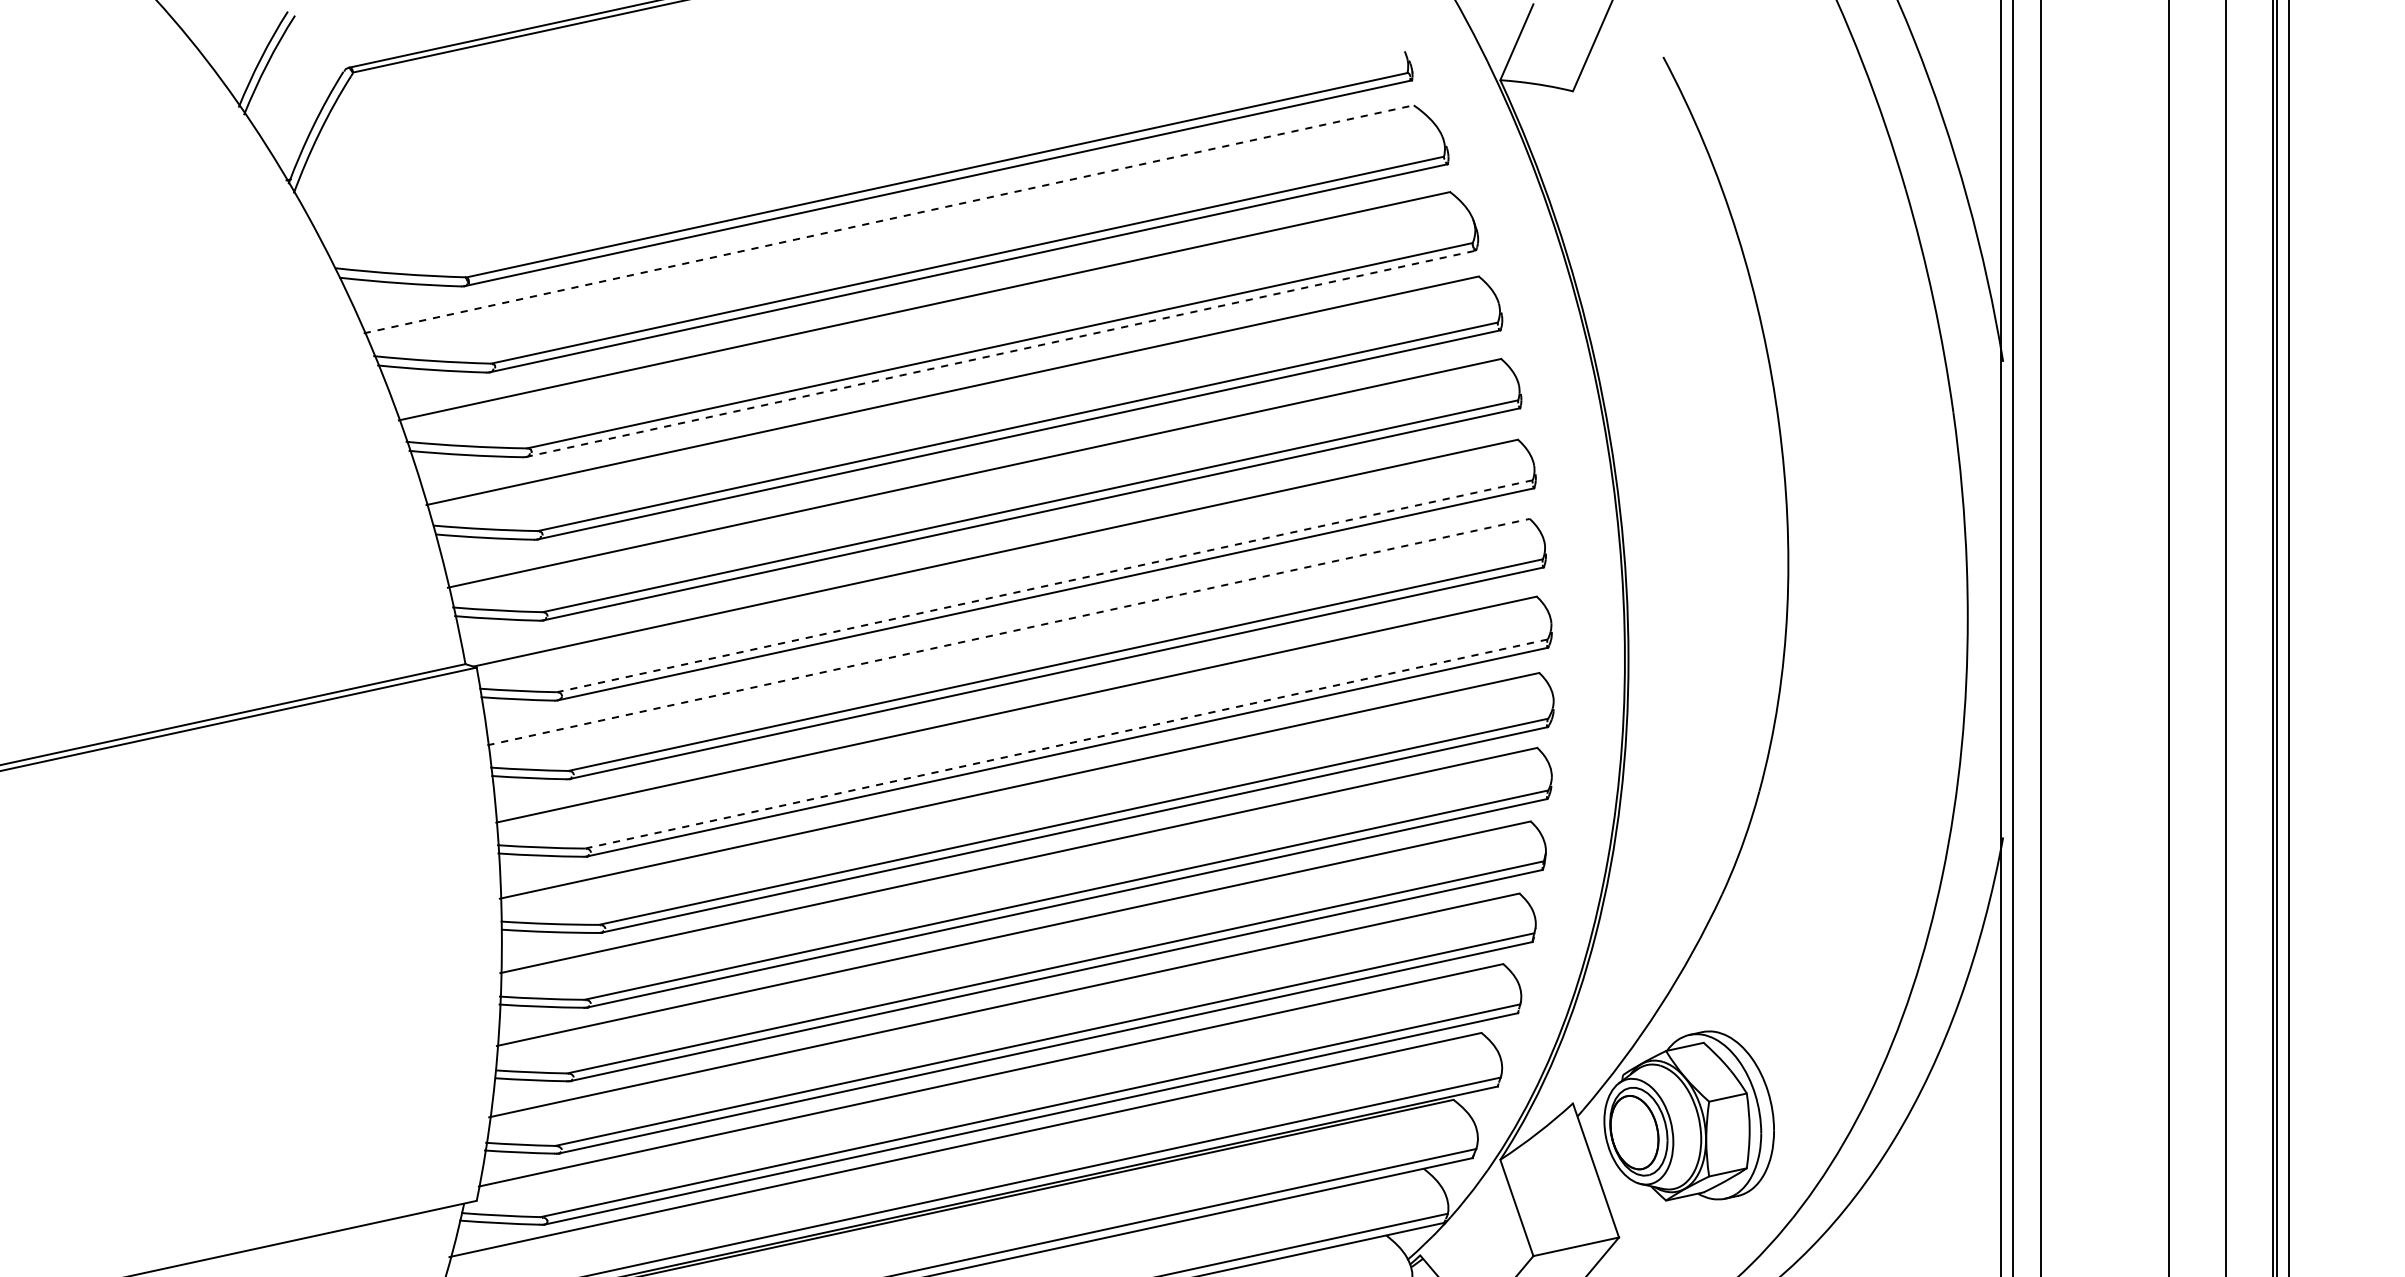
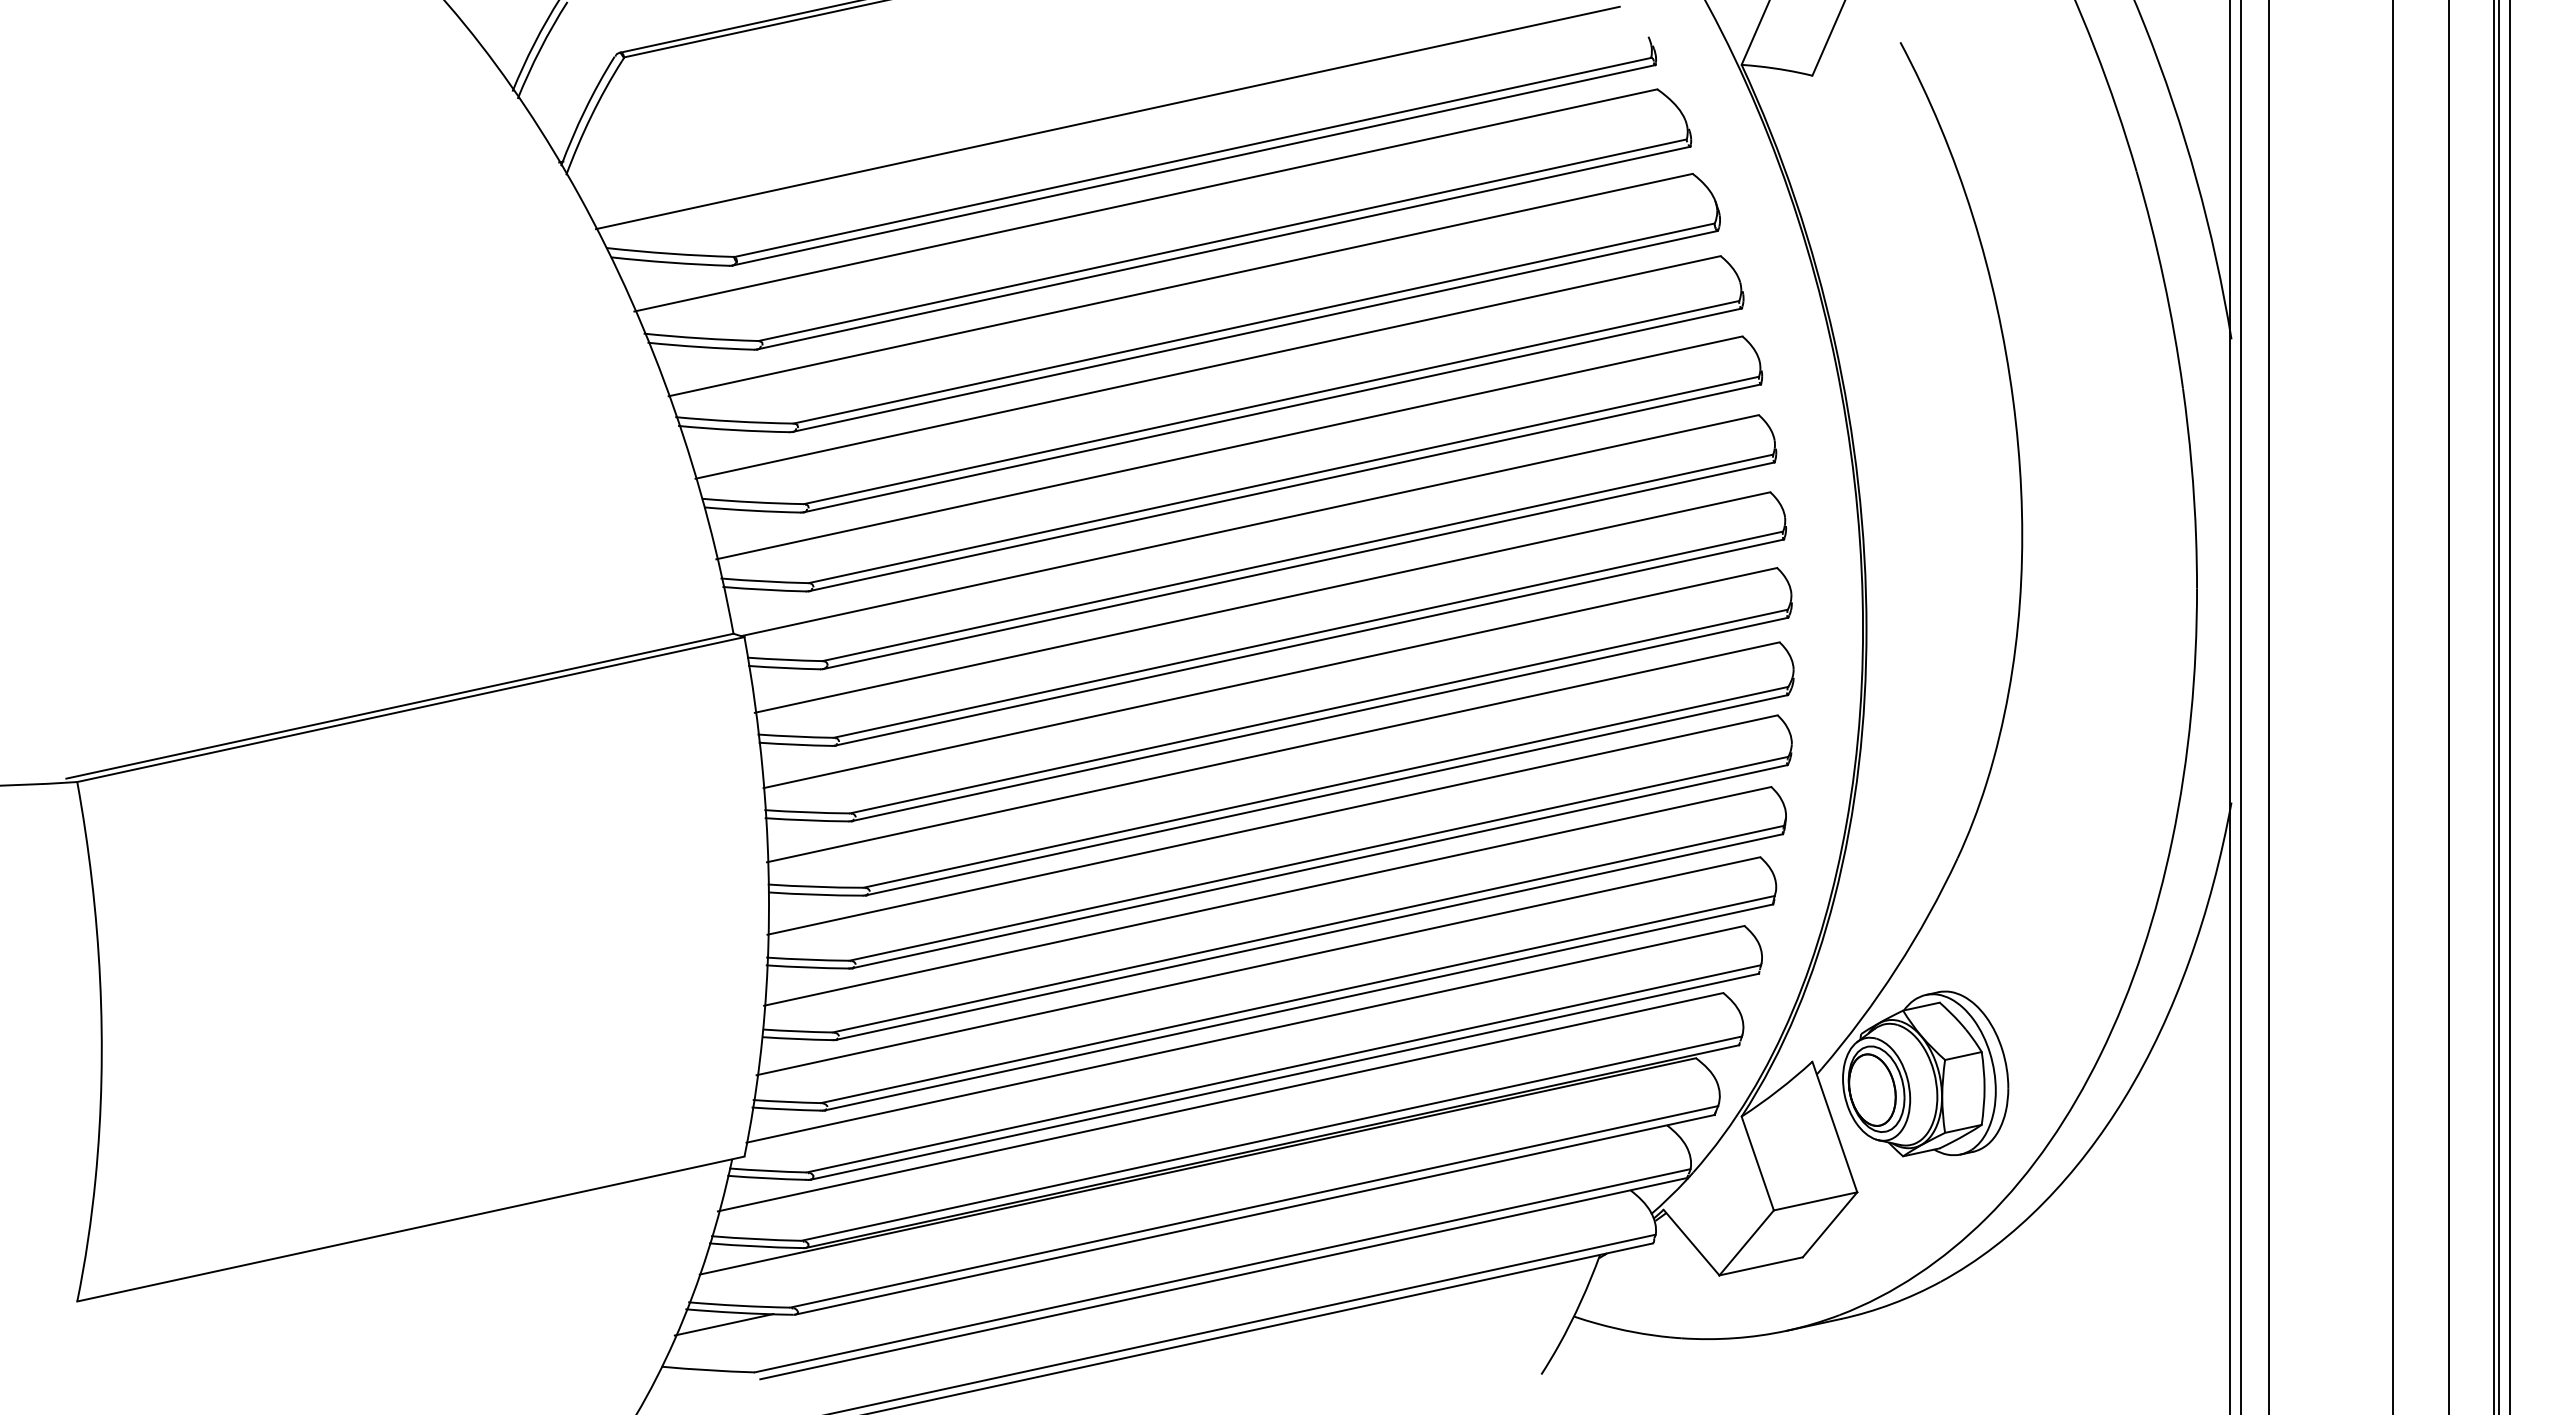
line: (849, 134) -> (1107, 117), added
line: (889, 219) -> (1146, 200), dashed -> solid
line: (1001, 353) -> (1255, 331), dashed -> solid
line: (1044, 585) -> (1297, 557), dashed -> solid
line: (1008, 632) -> (1262, 602), dashed -> solid
line: (1065, 743) -> (1318, 711), dashed -> solid

